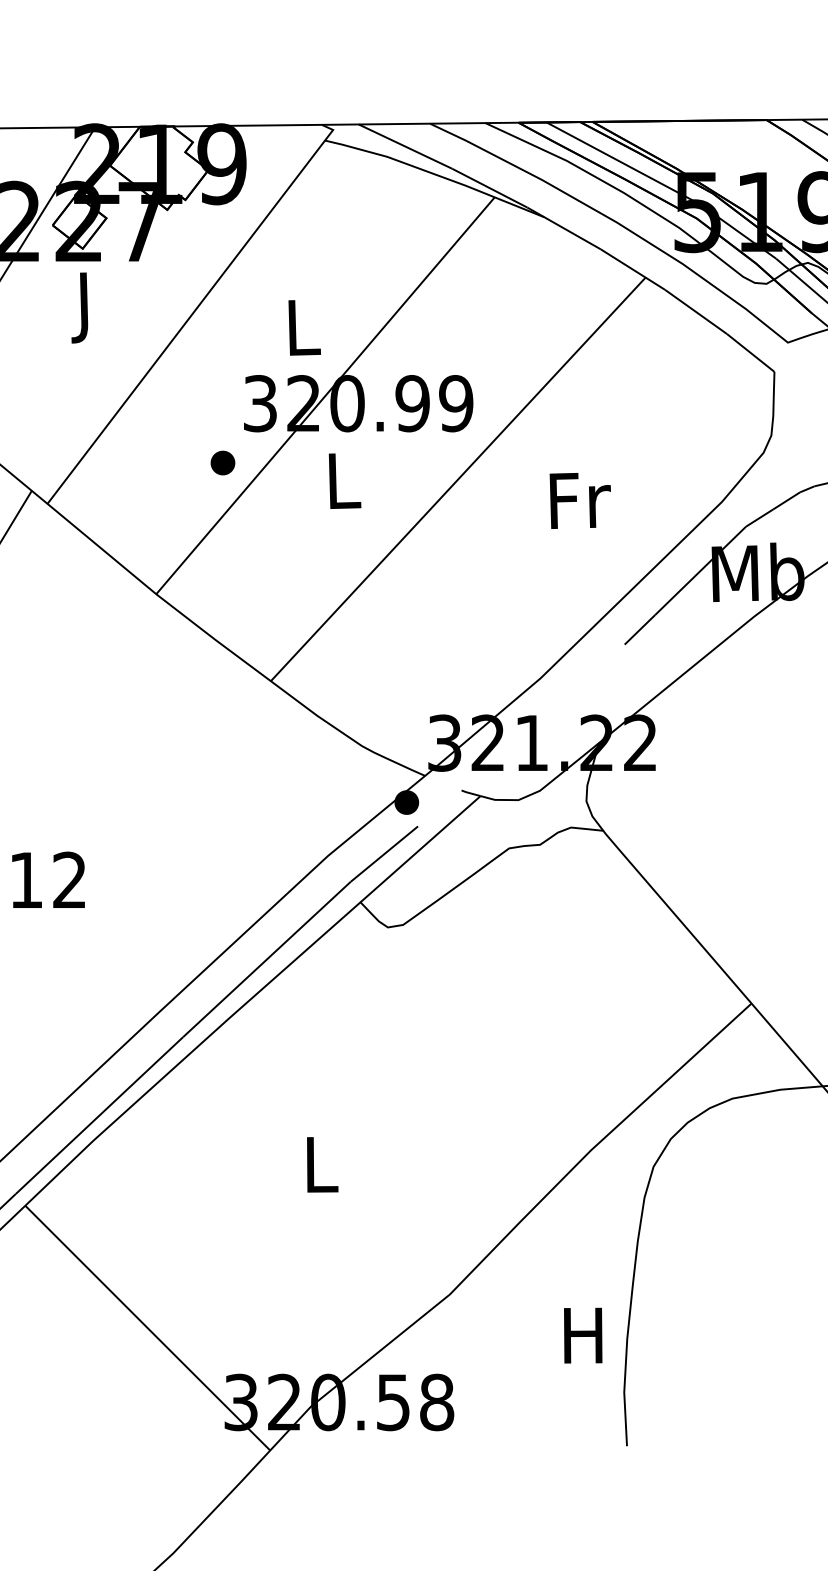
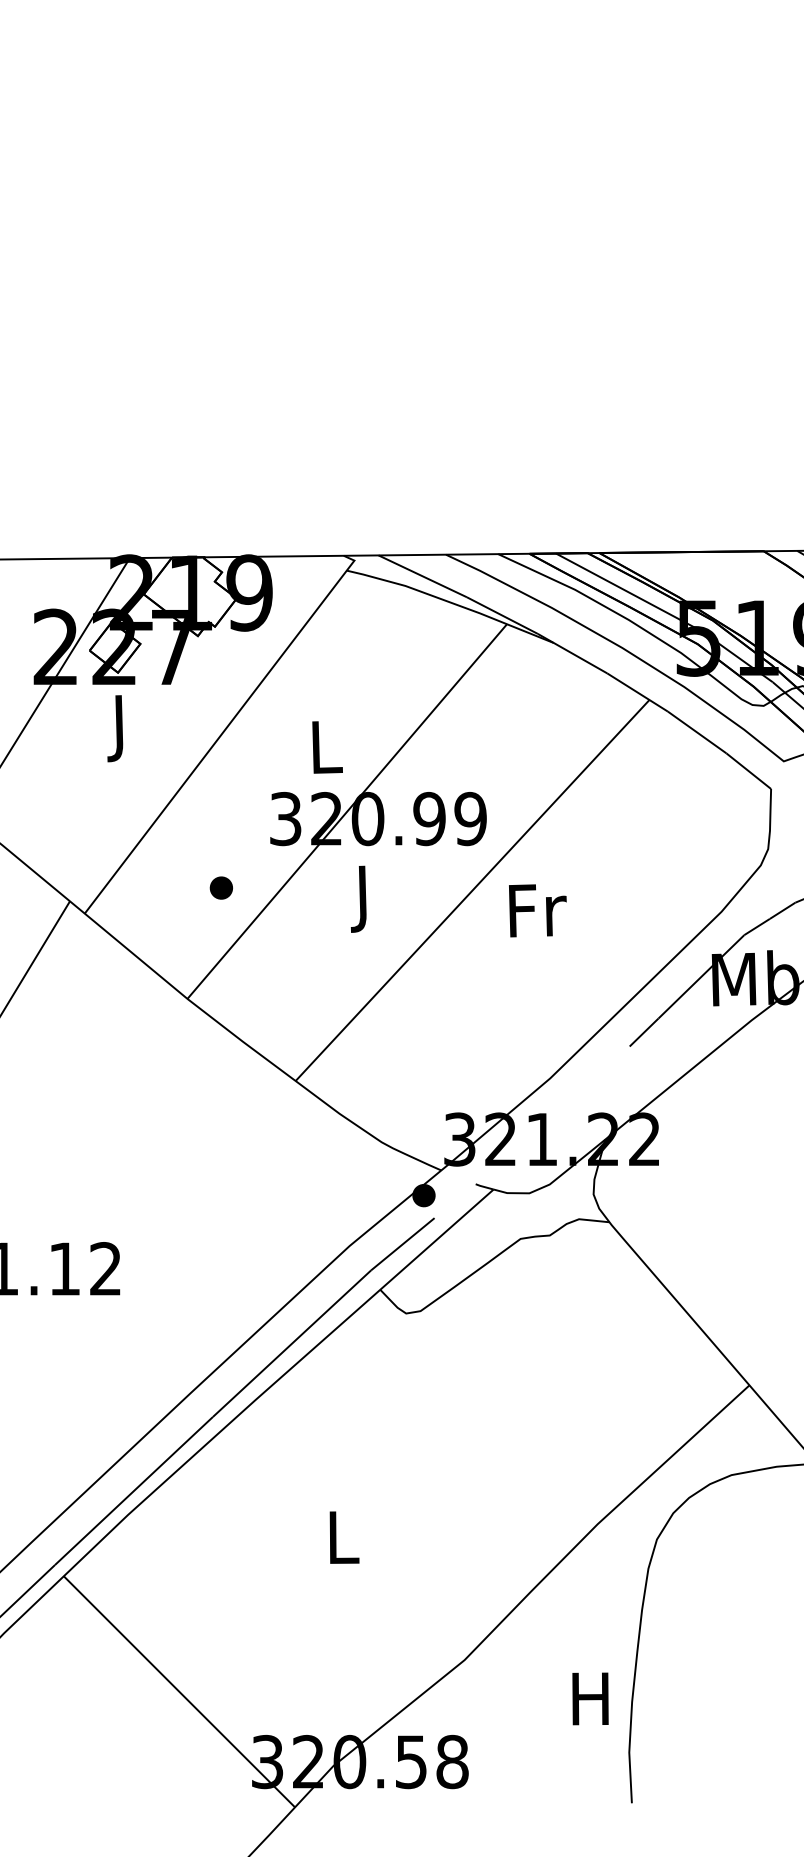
part: (221, 462) -> (220, 887), moved
text: (344, 487) -> (365, 898), L -> J
text: (579, 500) -> (537, 910), moved

